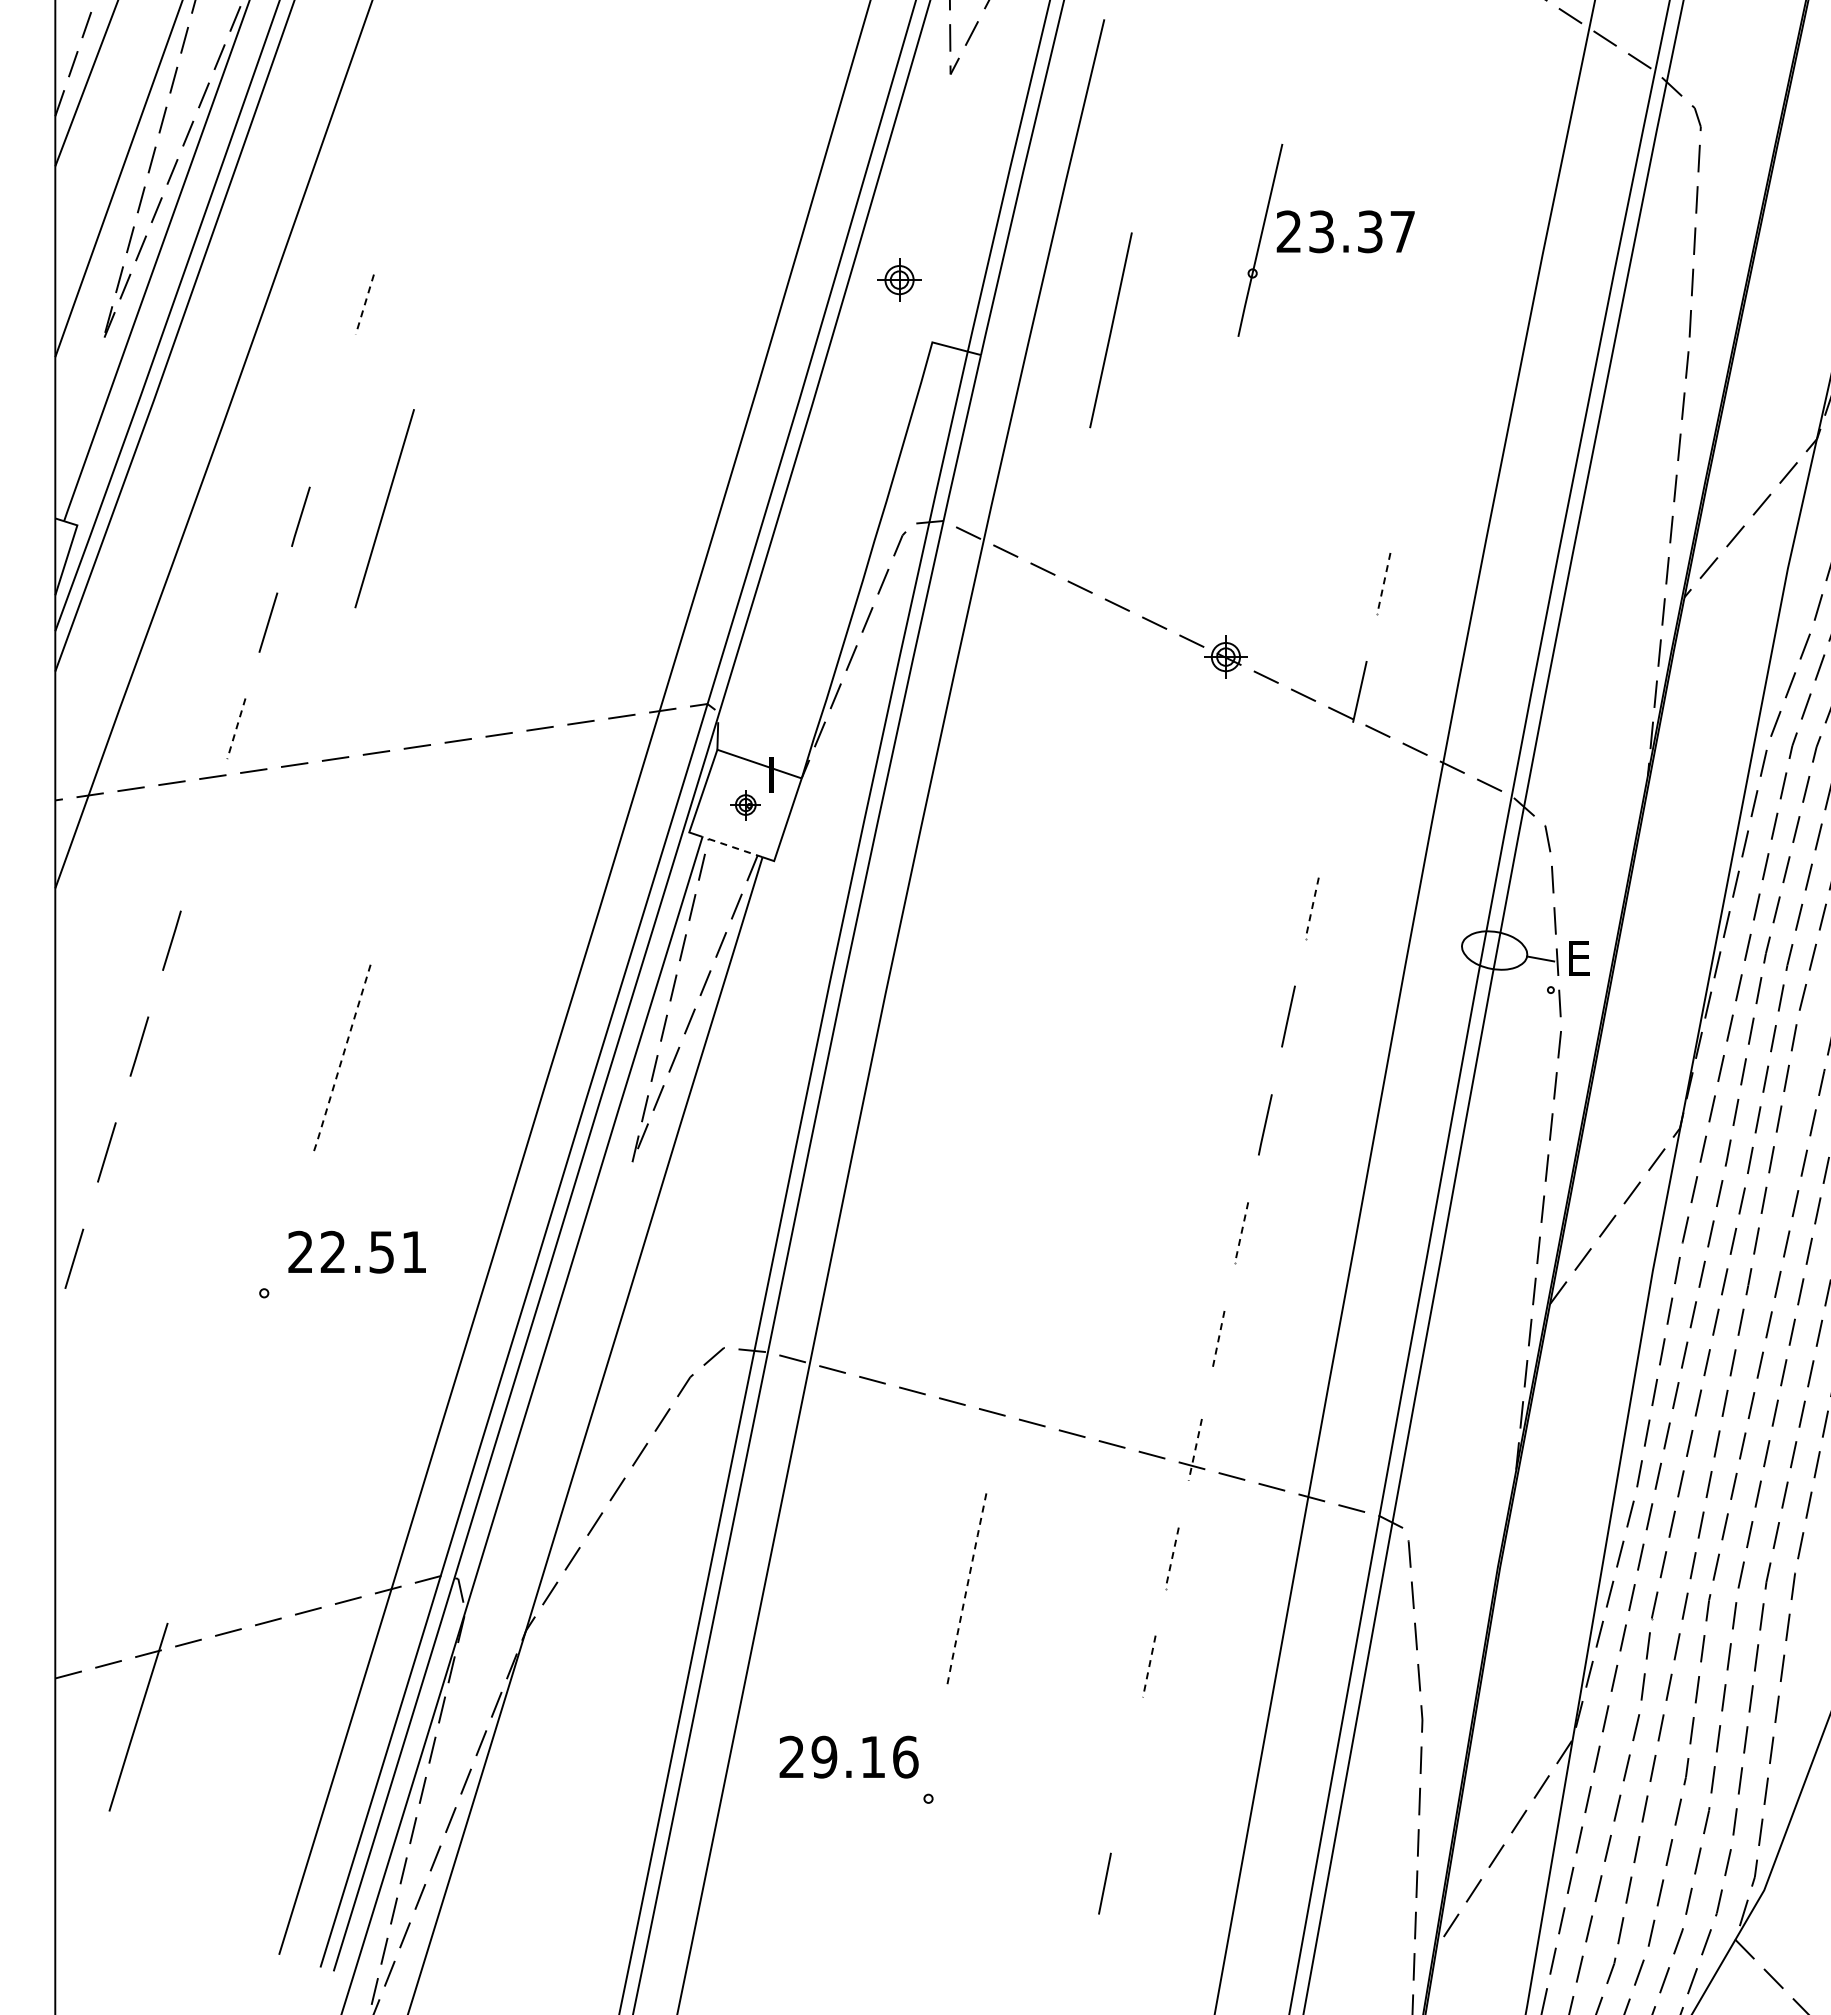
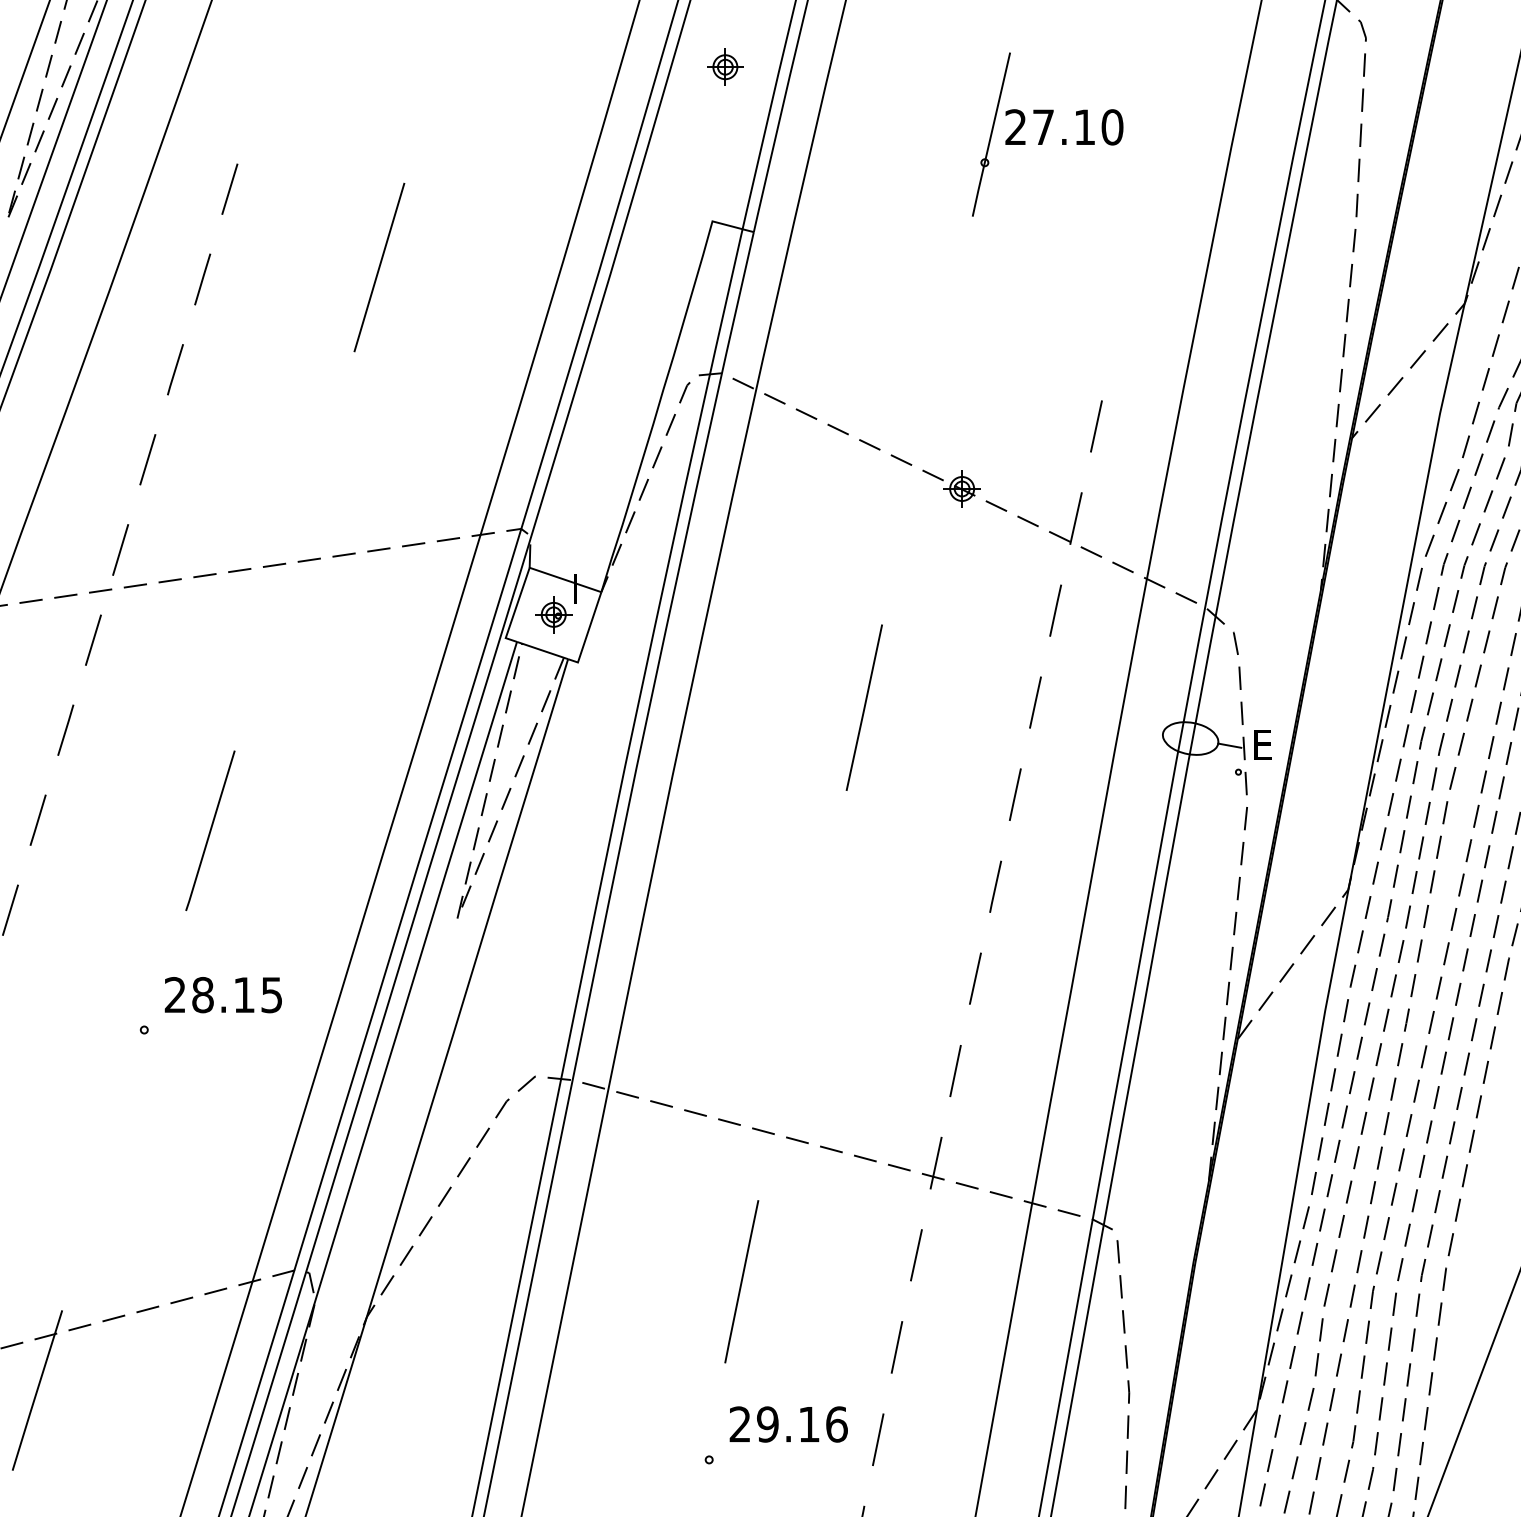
text: (1362, 231) -> (1078, 127), 23.37 -> 27.10
part: (899, 279) -> (725, 66), moved
line: (364, 305) -> (229, 189), dashed -> solid
line: (1110, 330) -> (863, 707), moved
line: (332, 410) -> (202, 279), added
line: (384, 508) -> (379, 267), moved
line: (1383, 584) -> (1096, 427), dashed -> solid
line: (236, 728) -> (120, 549), dashed -> solid
line: (1335, 799) -> (1055, 610), added
part: (745, 804) -> (553, 614), size x1.43
line: (204, 834) -> (93, 639), added
line: (732, 847) -> (542, 650), dashed -> solid
line: (1312, 907) -> (1035, 701), dashed -> solid
line: (341, 1059) -> (210, 831), dashed -> solid
line: (1241, 1234) -> (975, 980), dashed -> solid
text: (373, 1251) -> (237, 994), 22.51 -> 28.15
line: (1218, 1342) -> (955, 1071), dashed -> solid
line: (1195, 1449) -> (936, 1162), dashed -> solid
line: (1172, 1558) -> (916, 1255), dashed -> solid
line: (966, 1589) -> (741, 1281), dashed -> solid
line: (1149, 1666) -> (897, 1347), dashed -> solid
text: (848, 1756) -> (788, 1423), moved
line: (1127, 1774) -> (878, 1439), added

